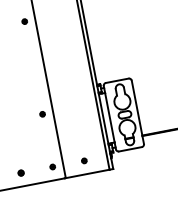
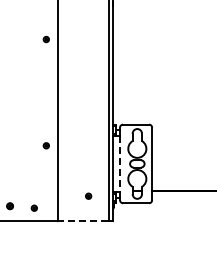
line: (110, 118) -> (120, 164), solid -> dashed
part: (84, 160) -> (88, 195), moved
part: (51, 166) -> (33, 207), moved
line: (86, 174) -> (82, 221), solid -> dashed

